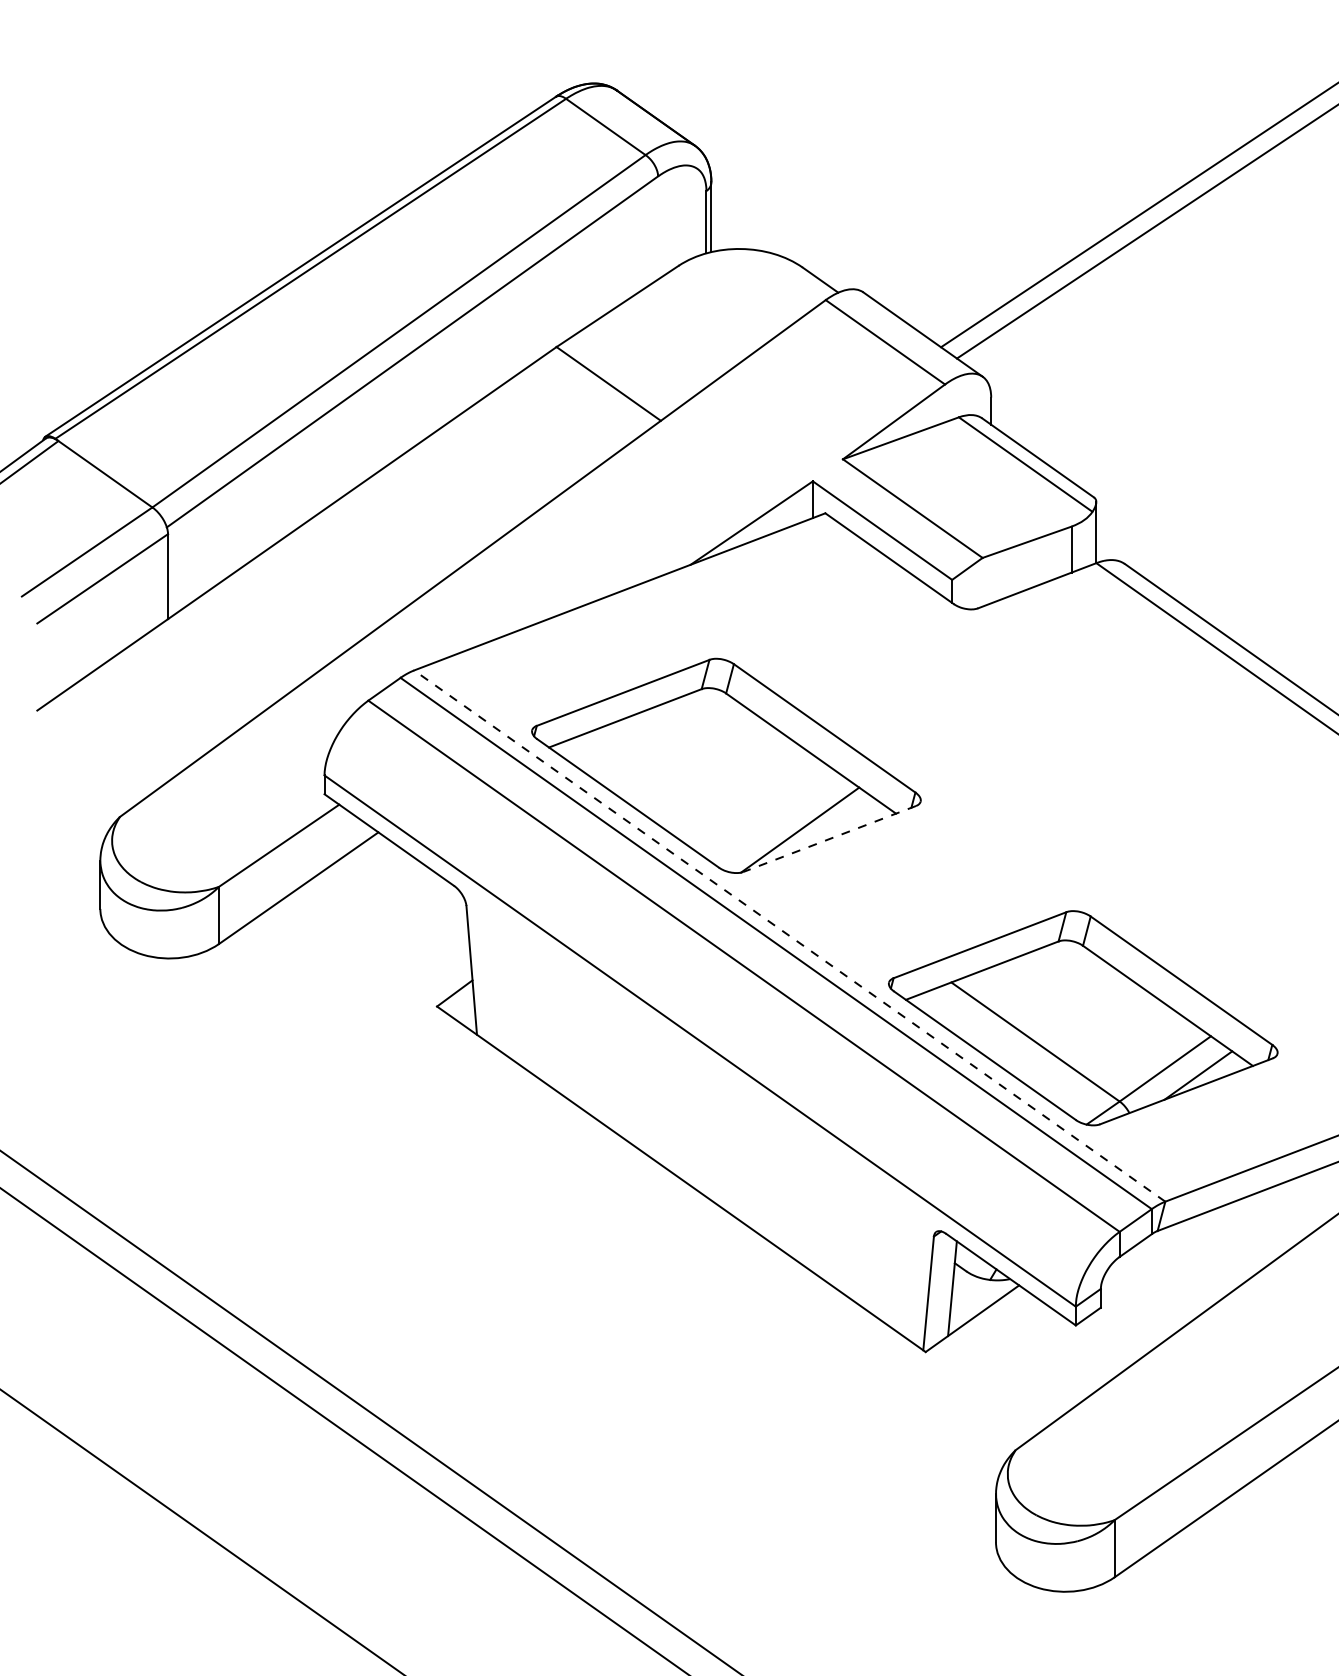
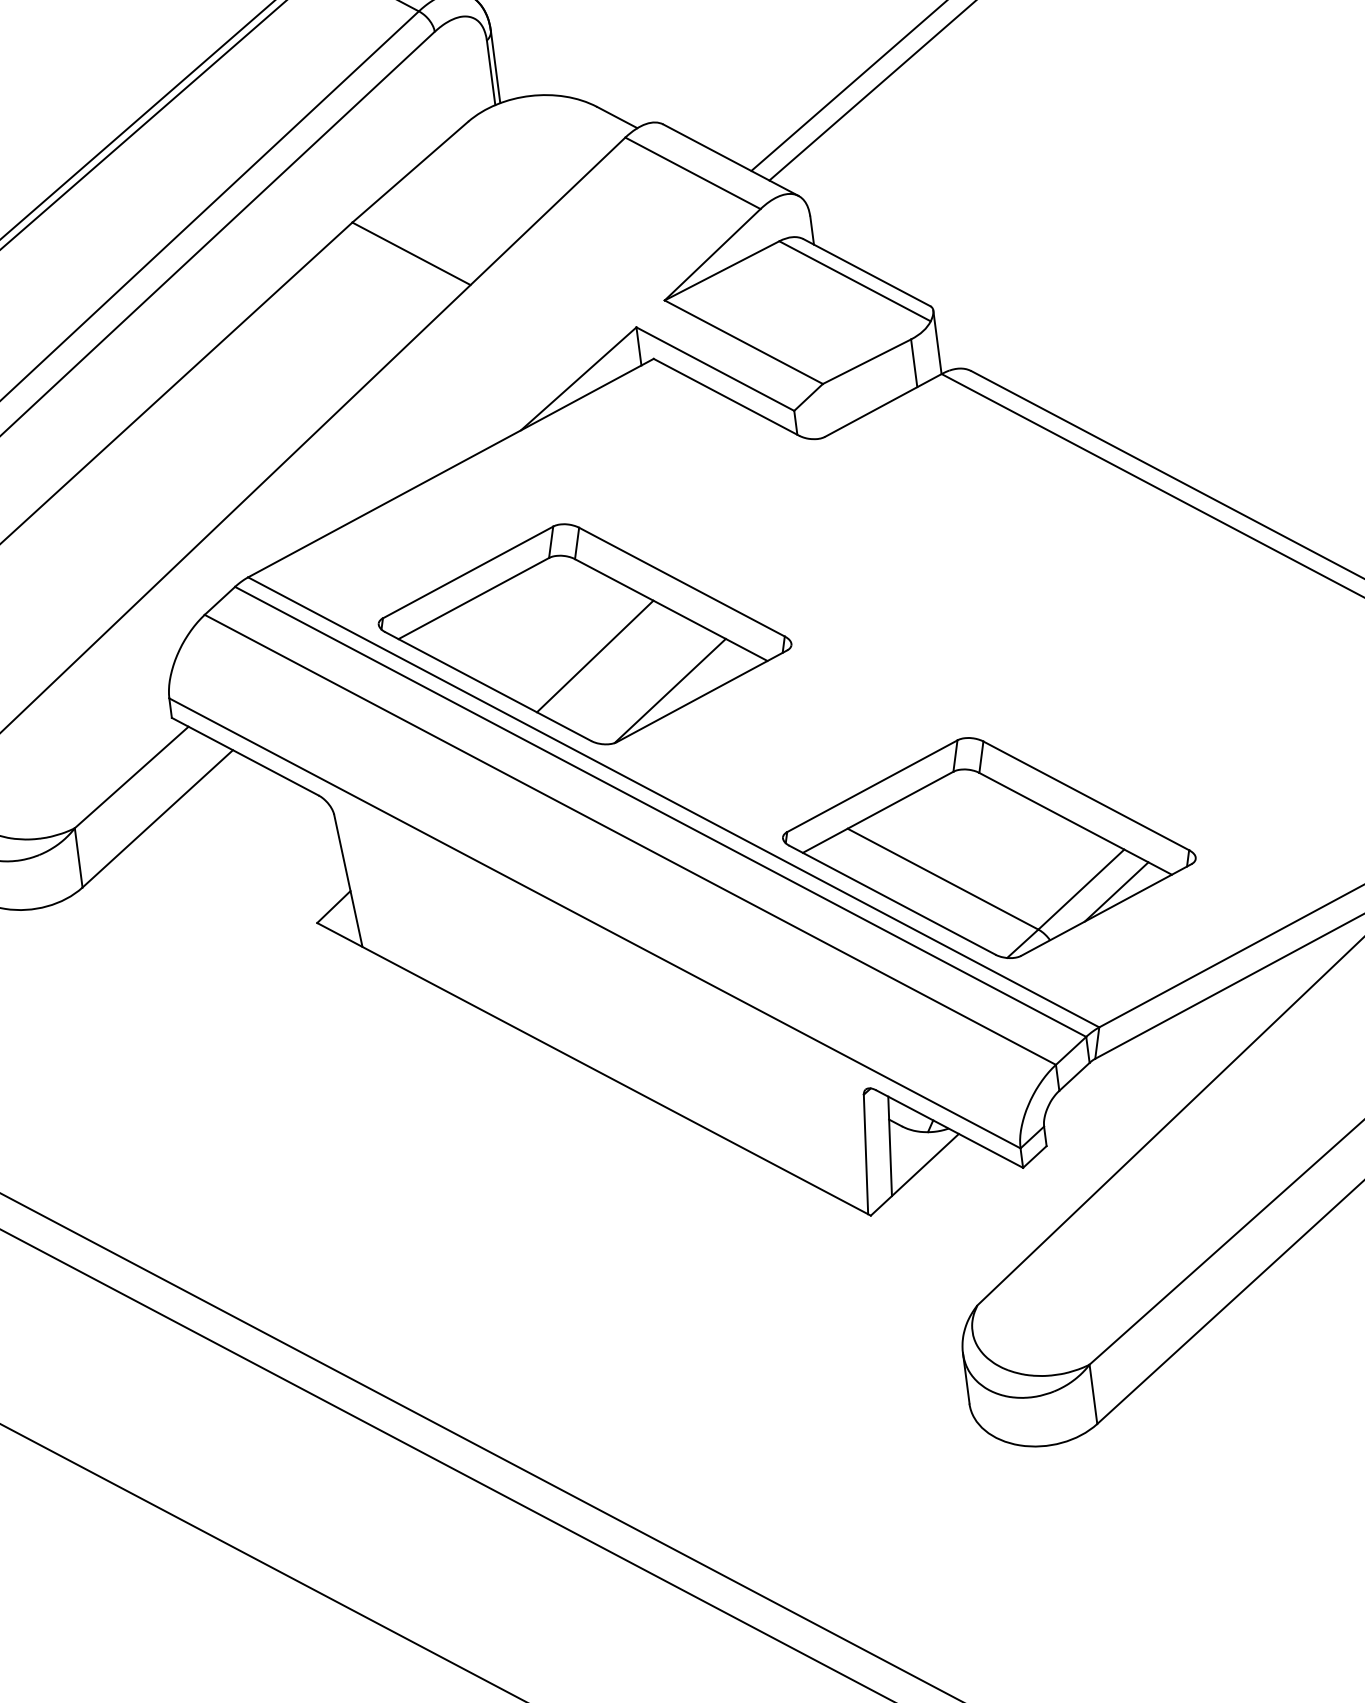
line: (733, 787) -> (595, 655), added
line: (829, 839) -> (701, 696), dashed -> solid
line: (789, 935) -> (673, 801), dashed -> solid

